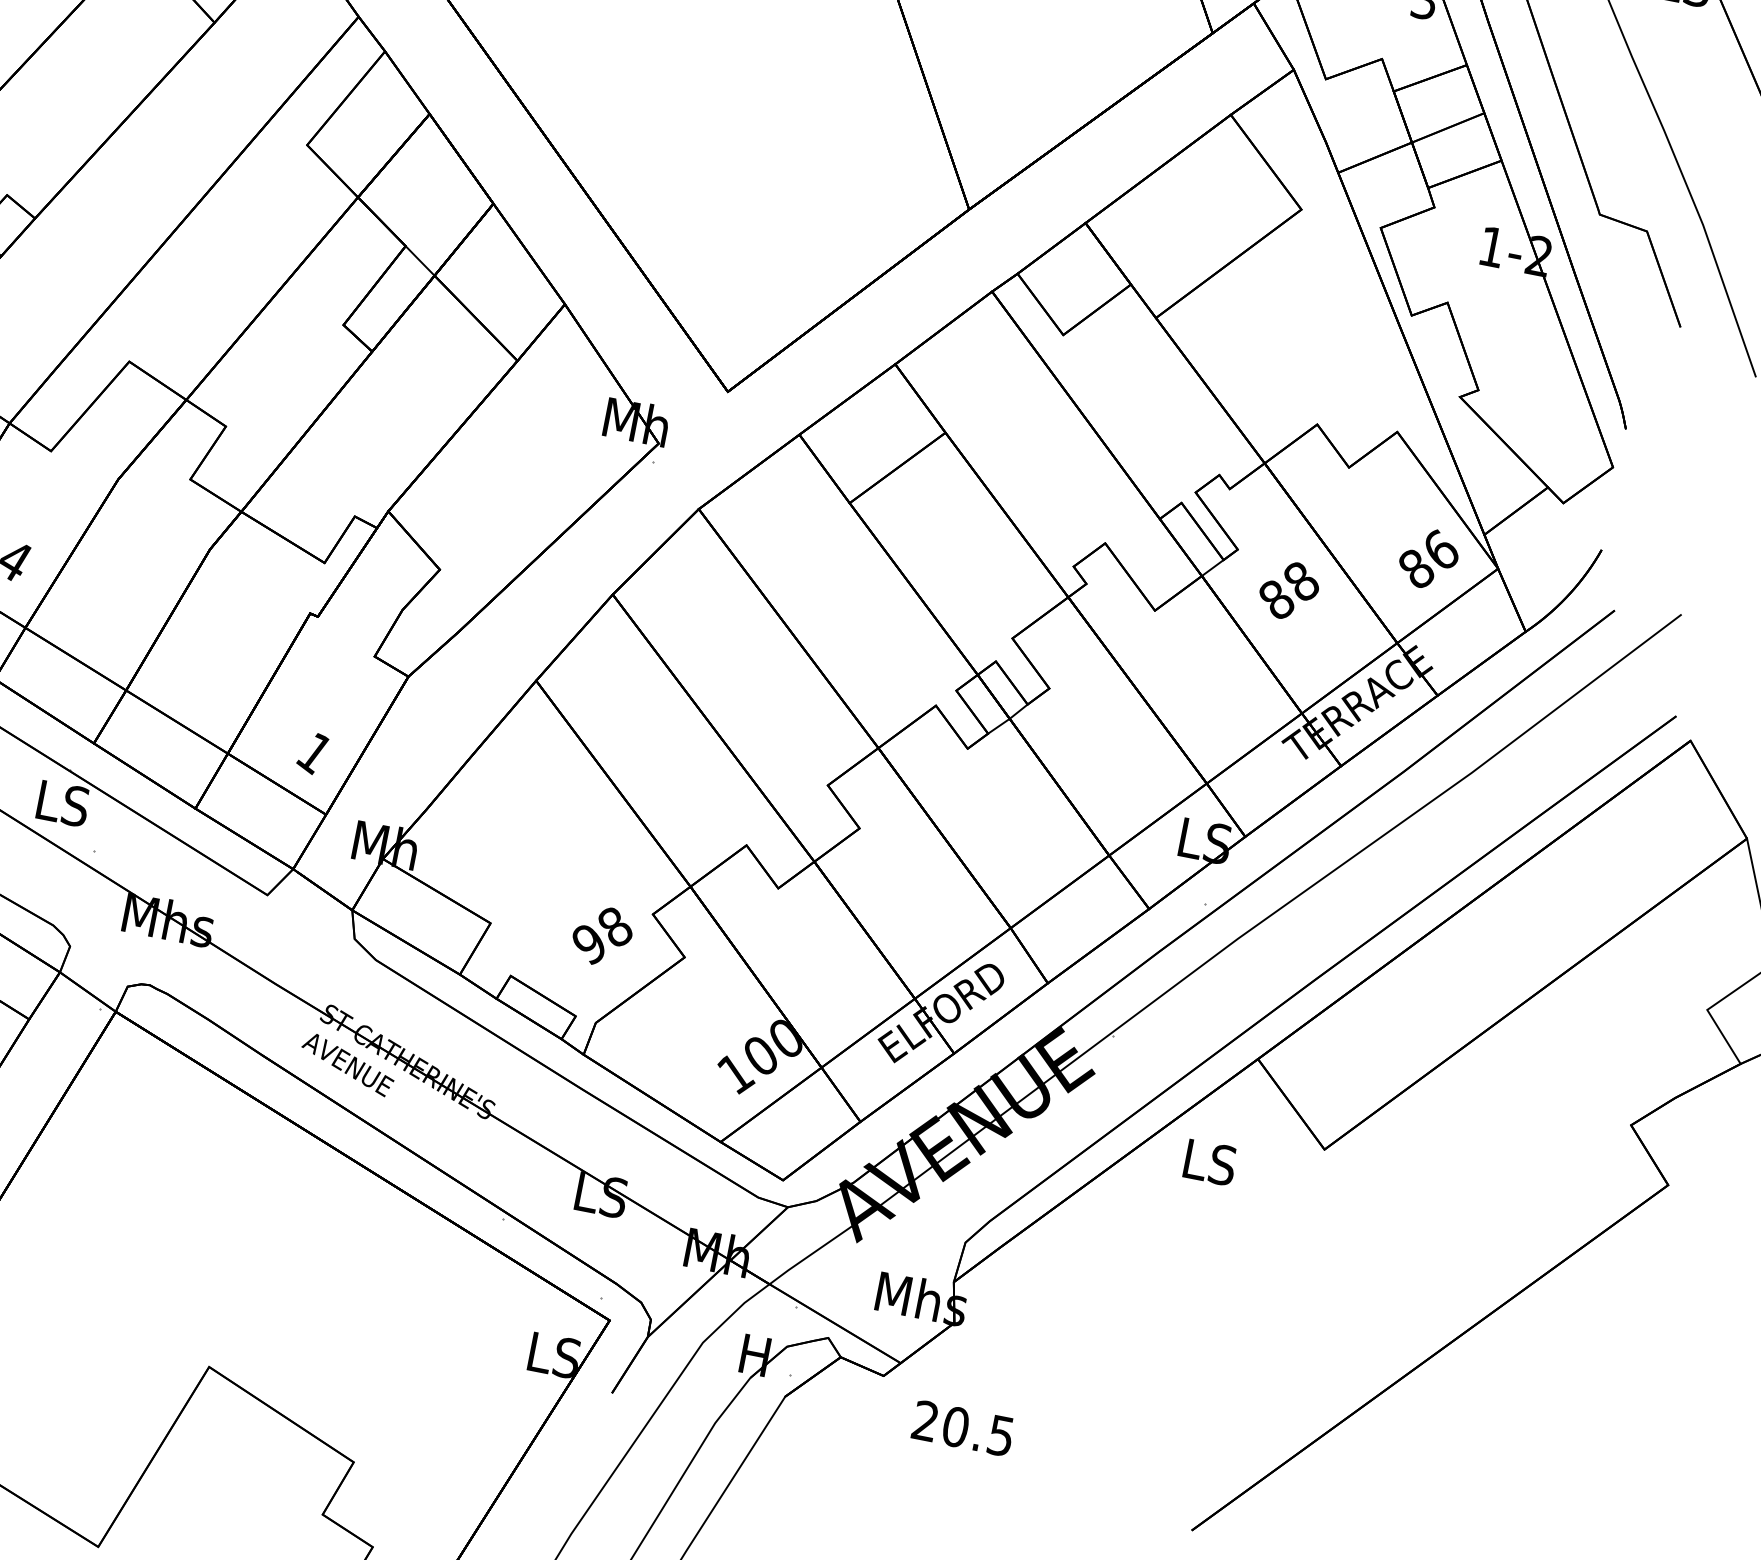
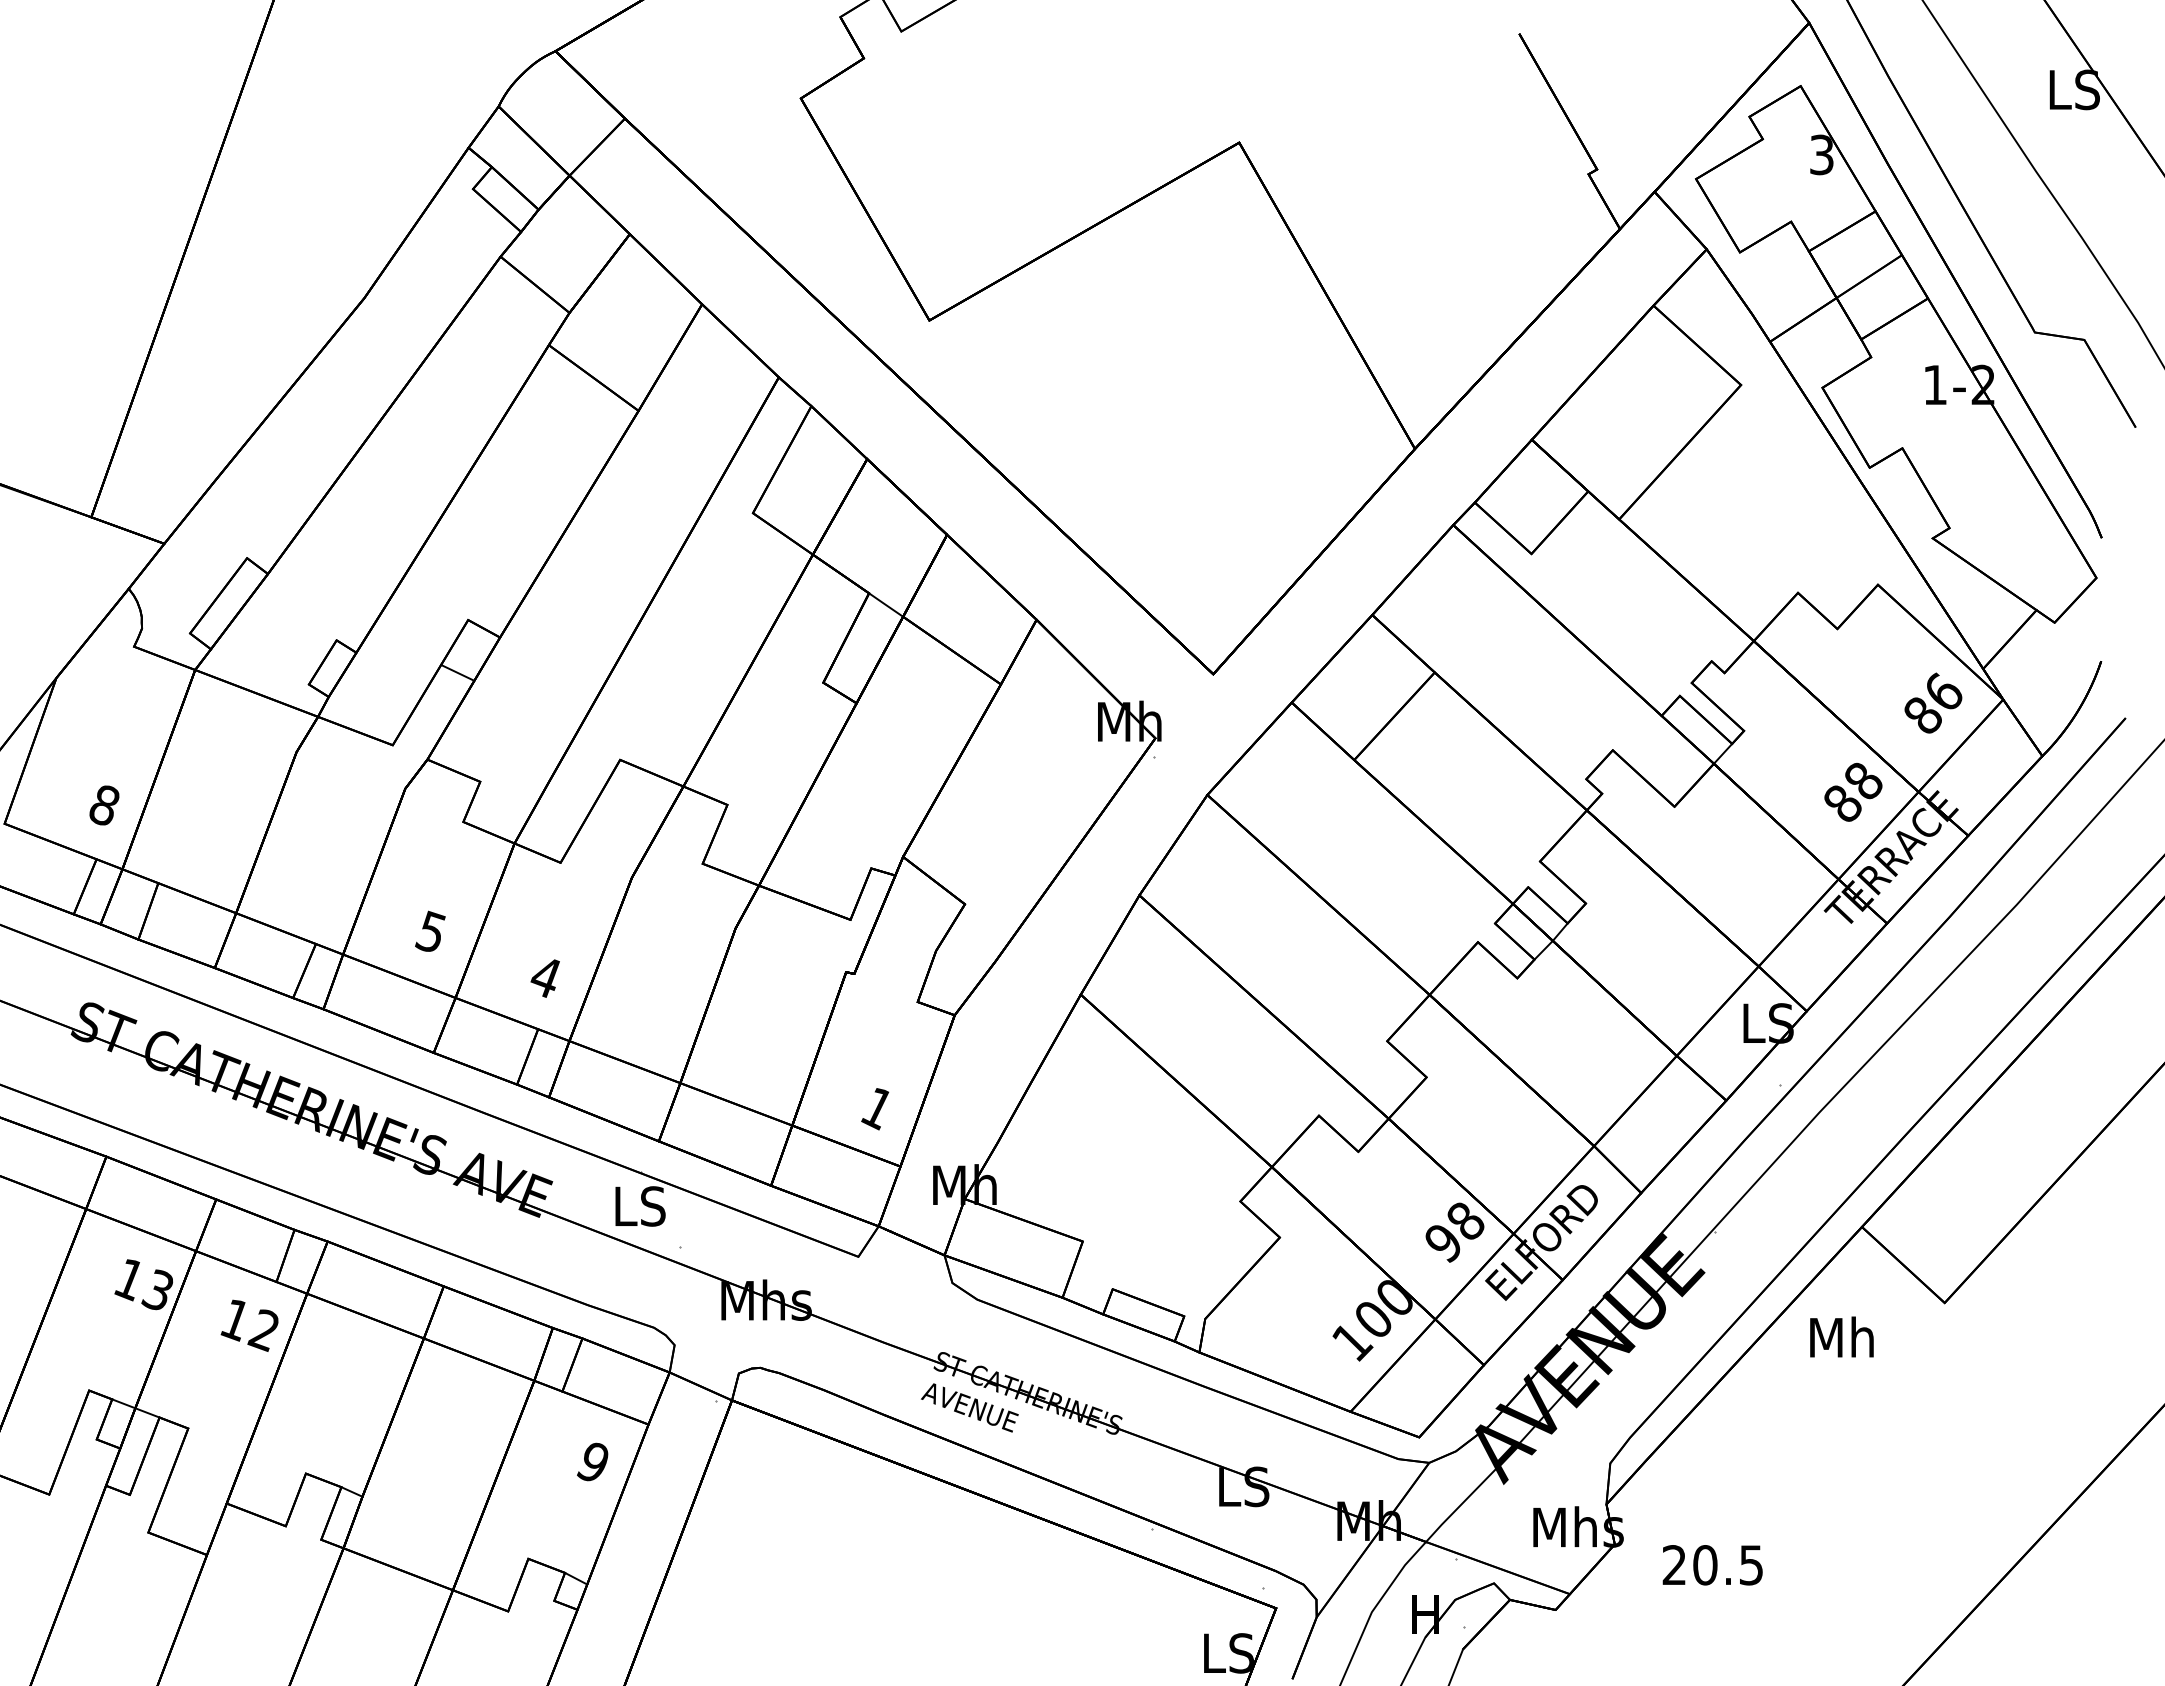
text: (1289, 590) -> (1853, 792), moved
text: (601, 936) -> (1454, 1232), moved
text: (1218, 1163) -> (1843, 1337), LS -> Mh
text: (962, 1428) -> (1712, 1565), moved

